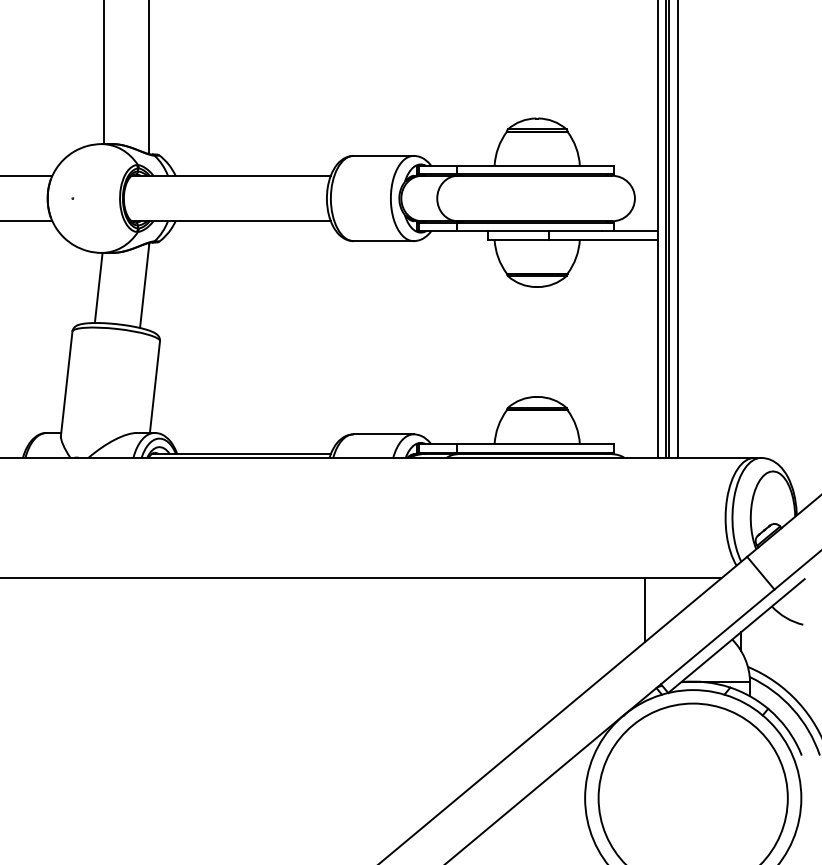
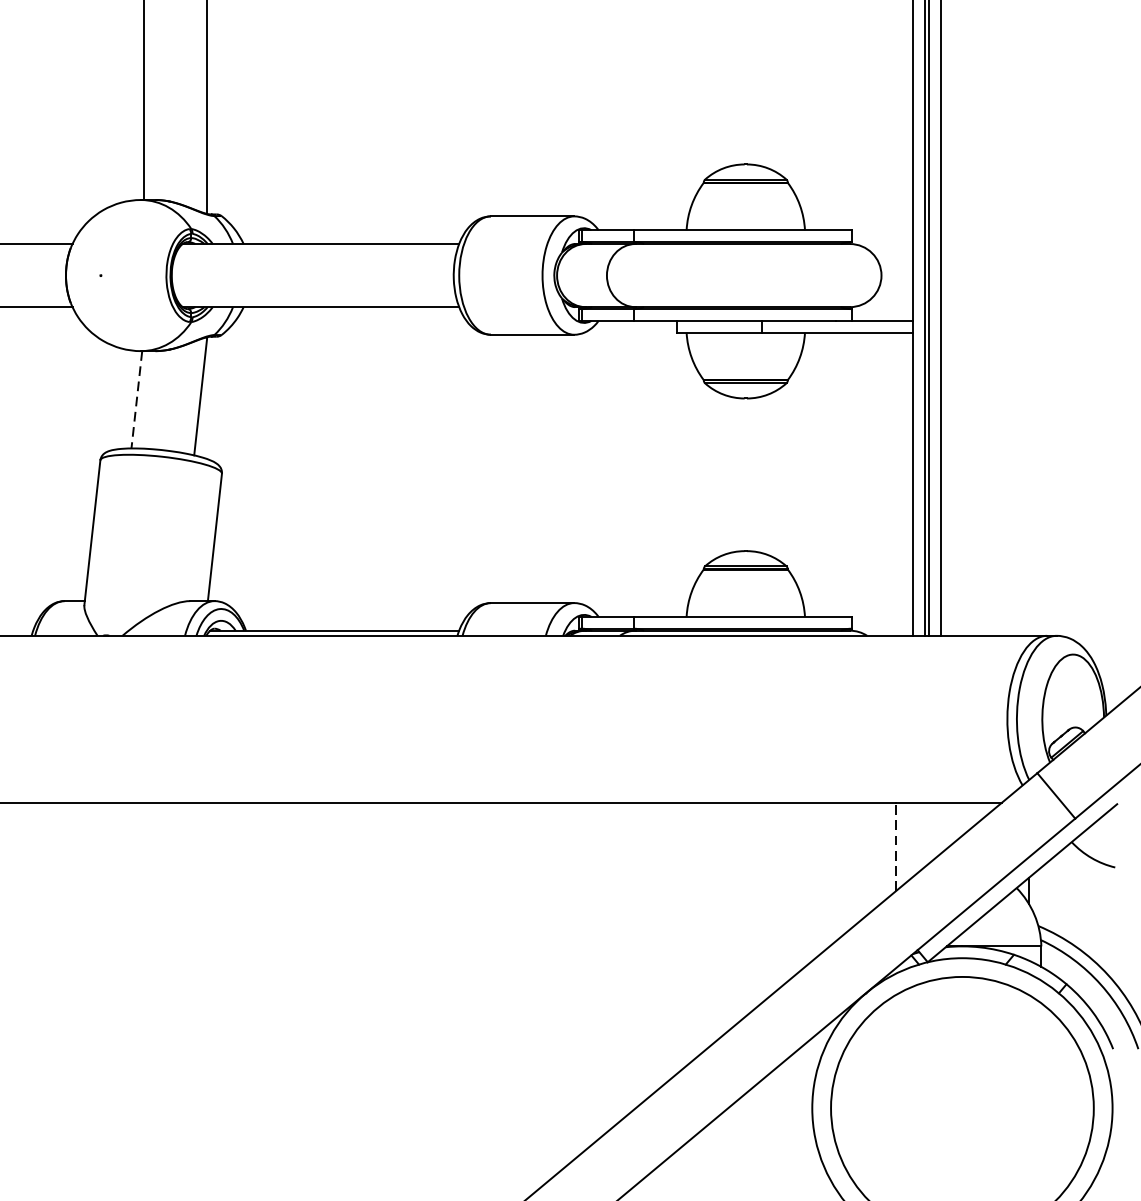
line: (98, 288) -> (136, 400), solid -> dashed
line: (645, 610) -> (896, 847), solid -> dashed

